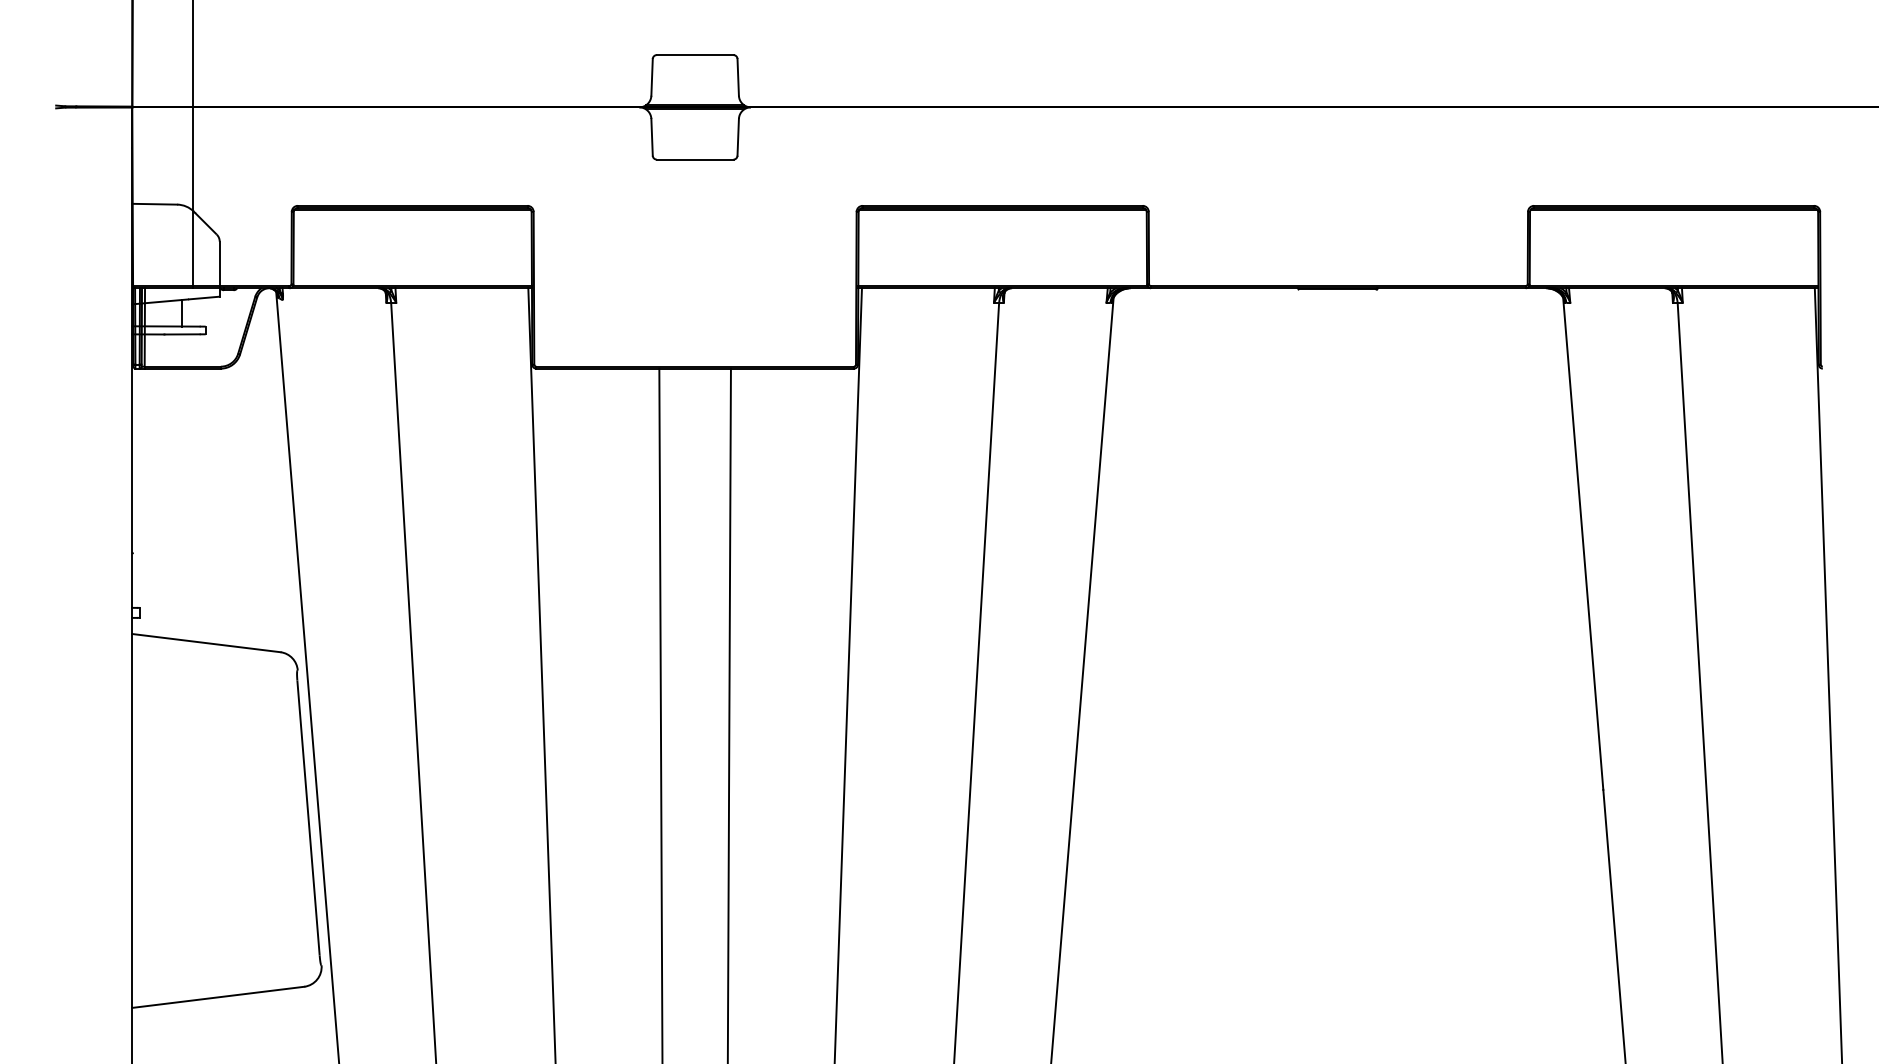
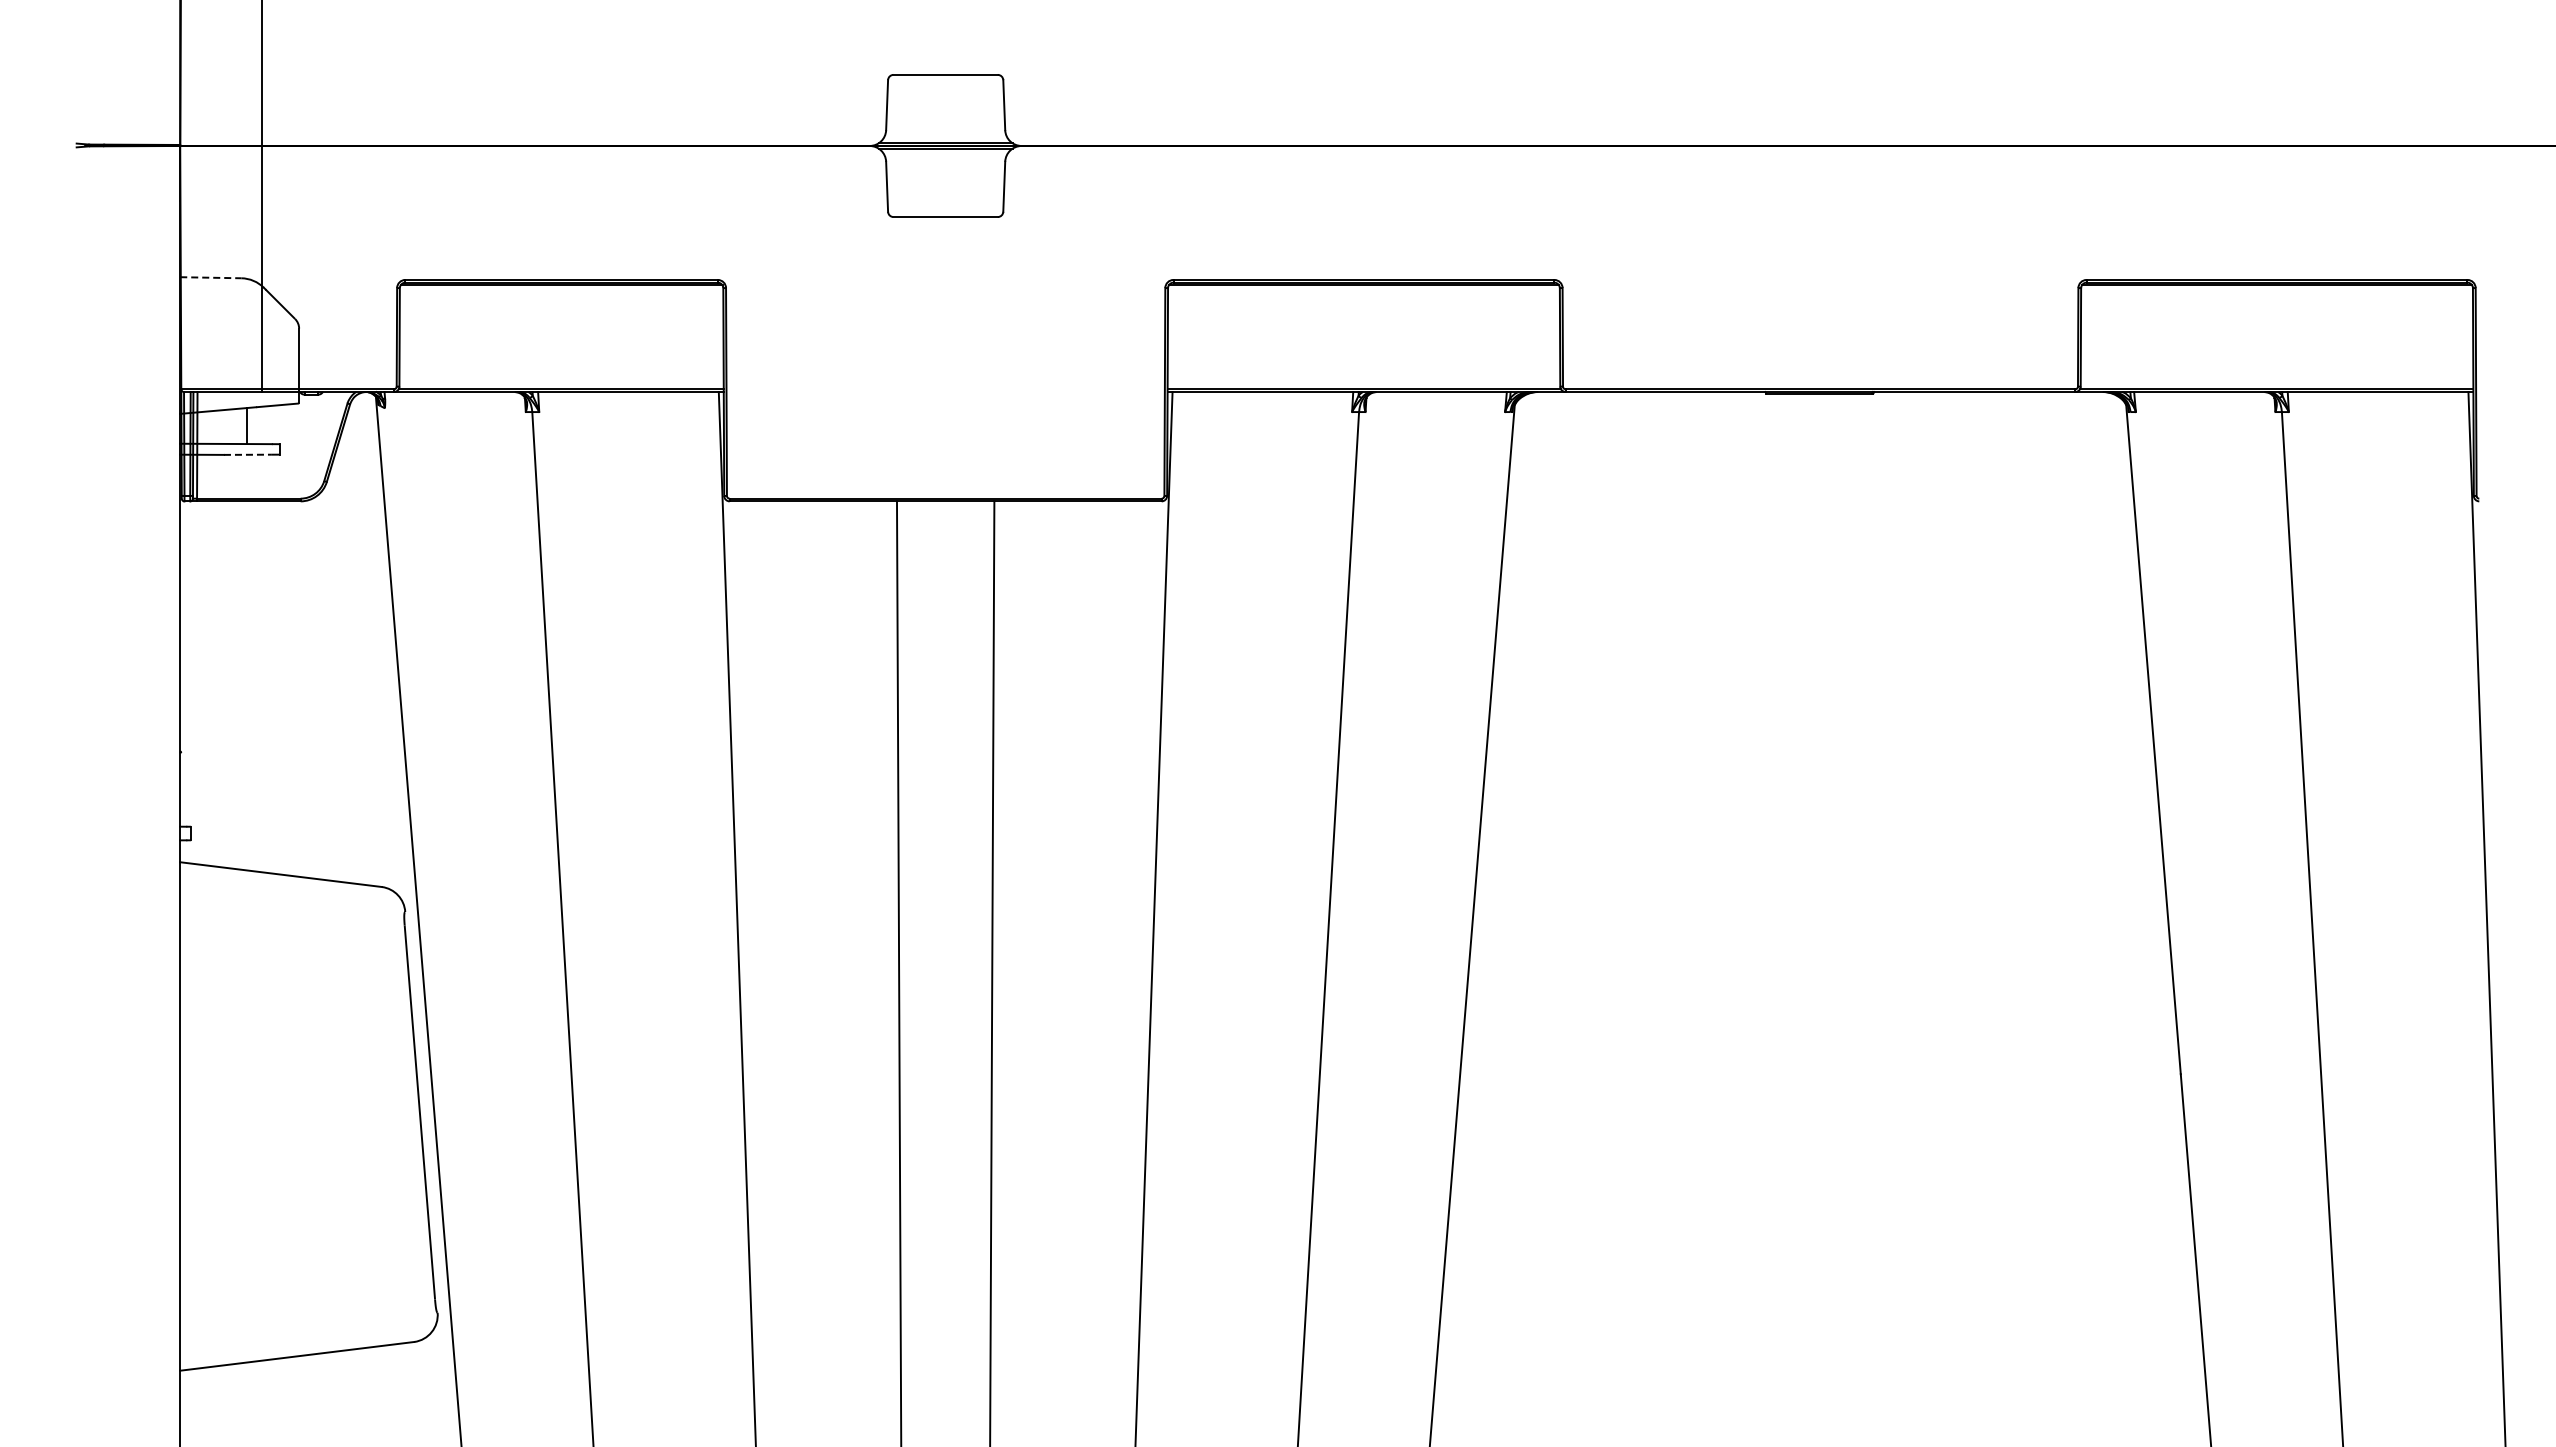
line: (154, 204) -> (210, 277), solid -> dashed
line: (181, 334) -> (247, 454), solid -> dashed

